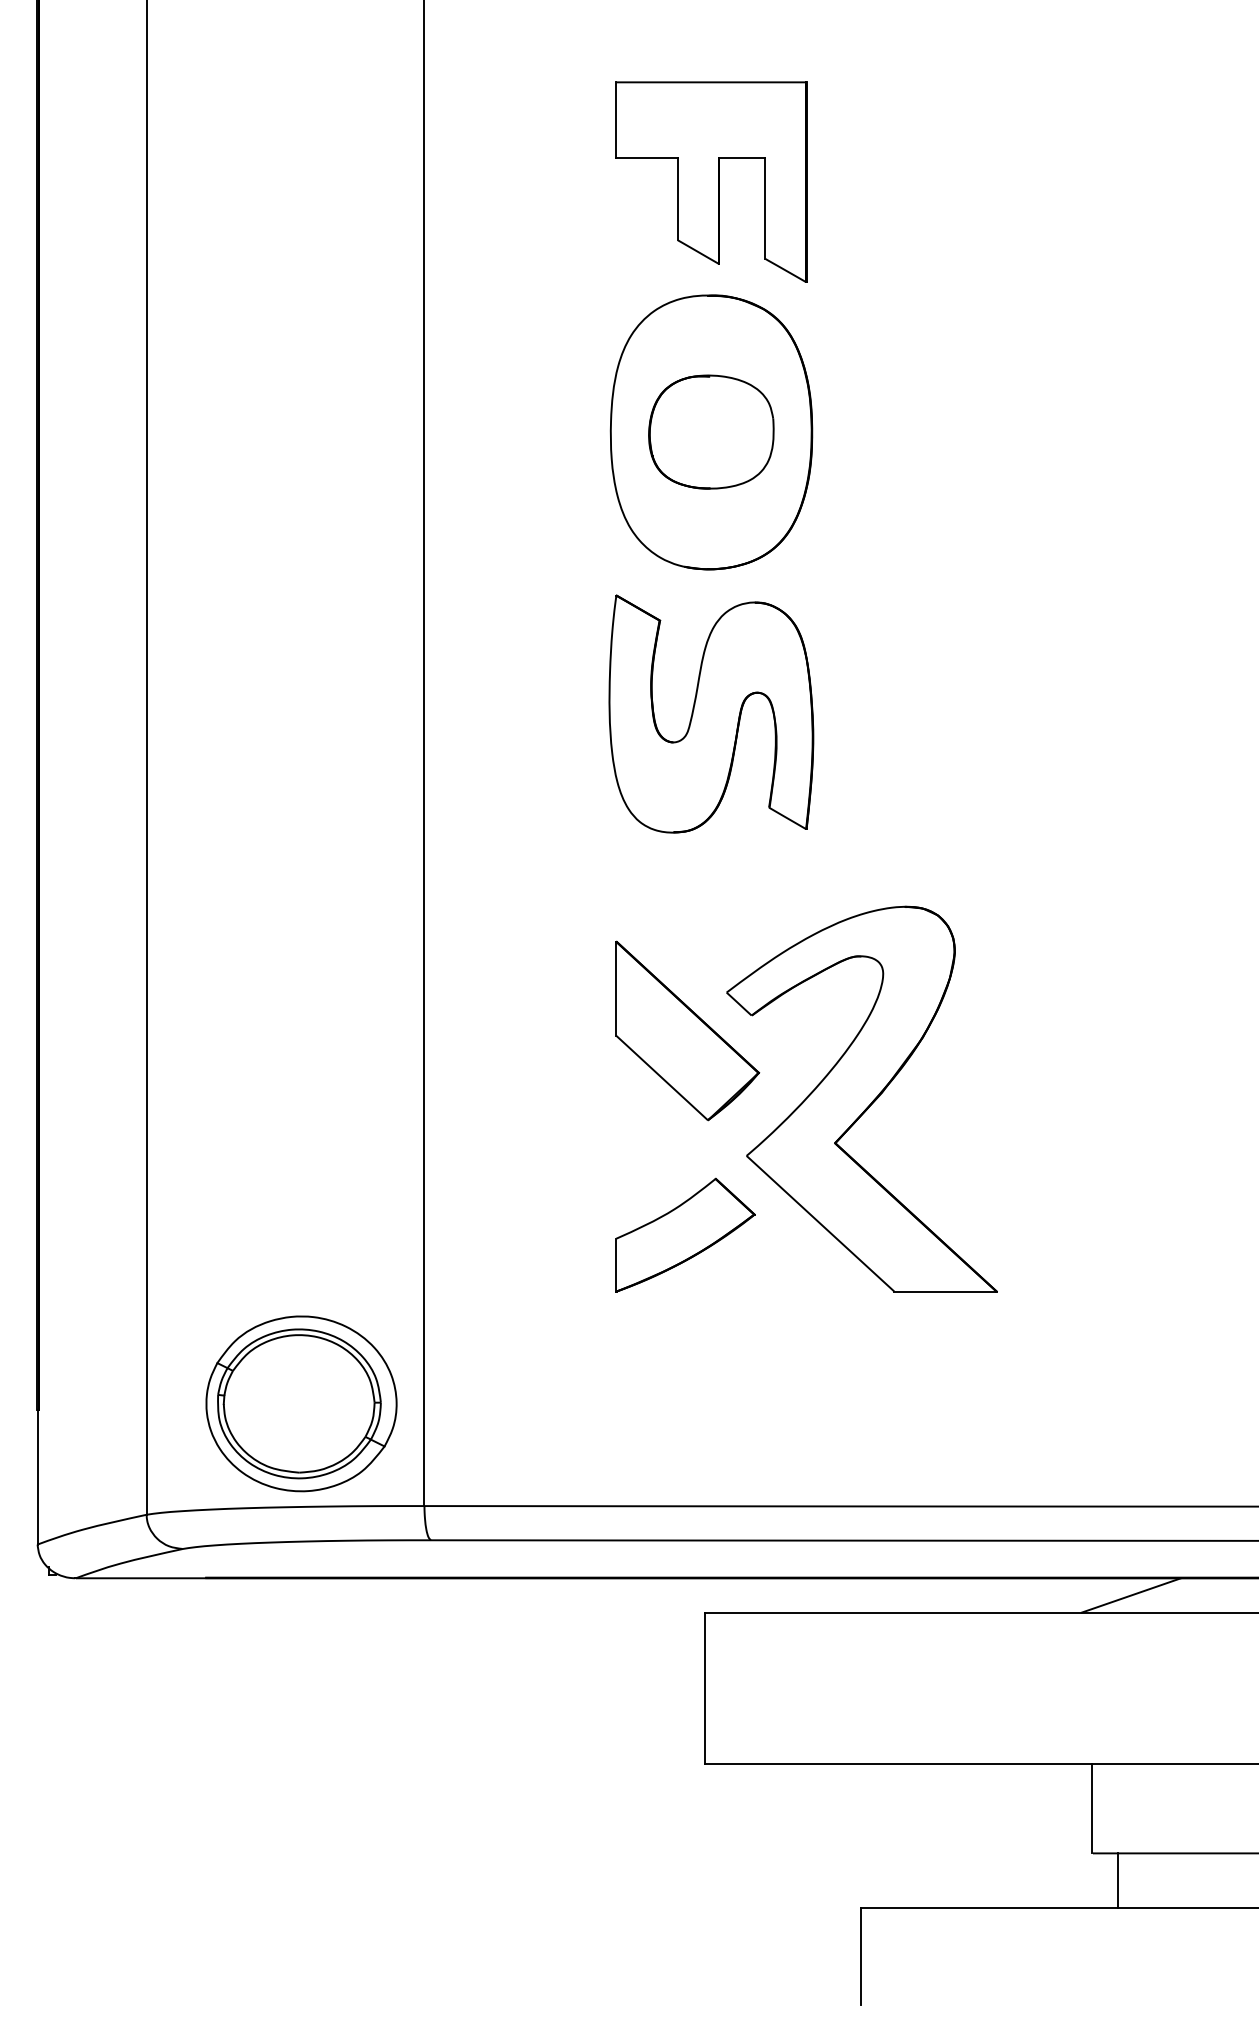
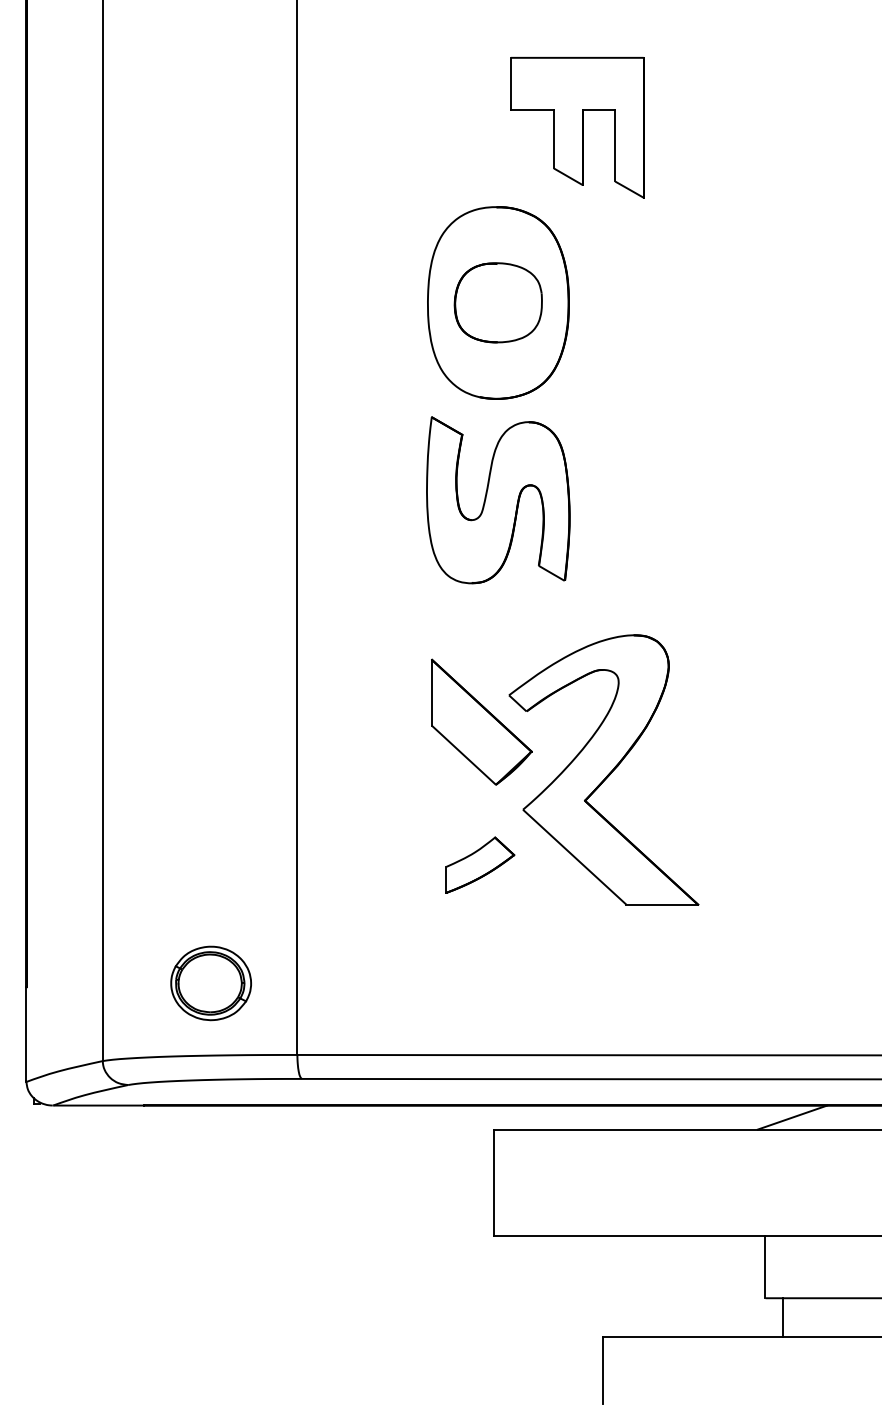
part: (711, 181) -> (577, 127), moved
part: (685, 1234) -> (480, 864), size x0.7
part: (300, 1404) -> (210, 983), size x0.6

